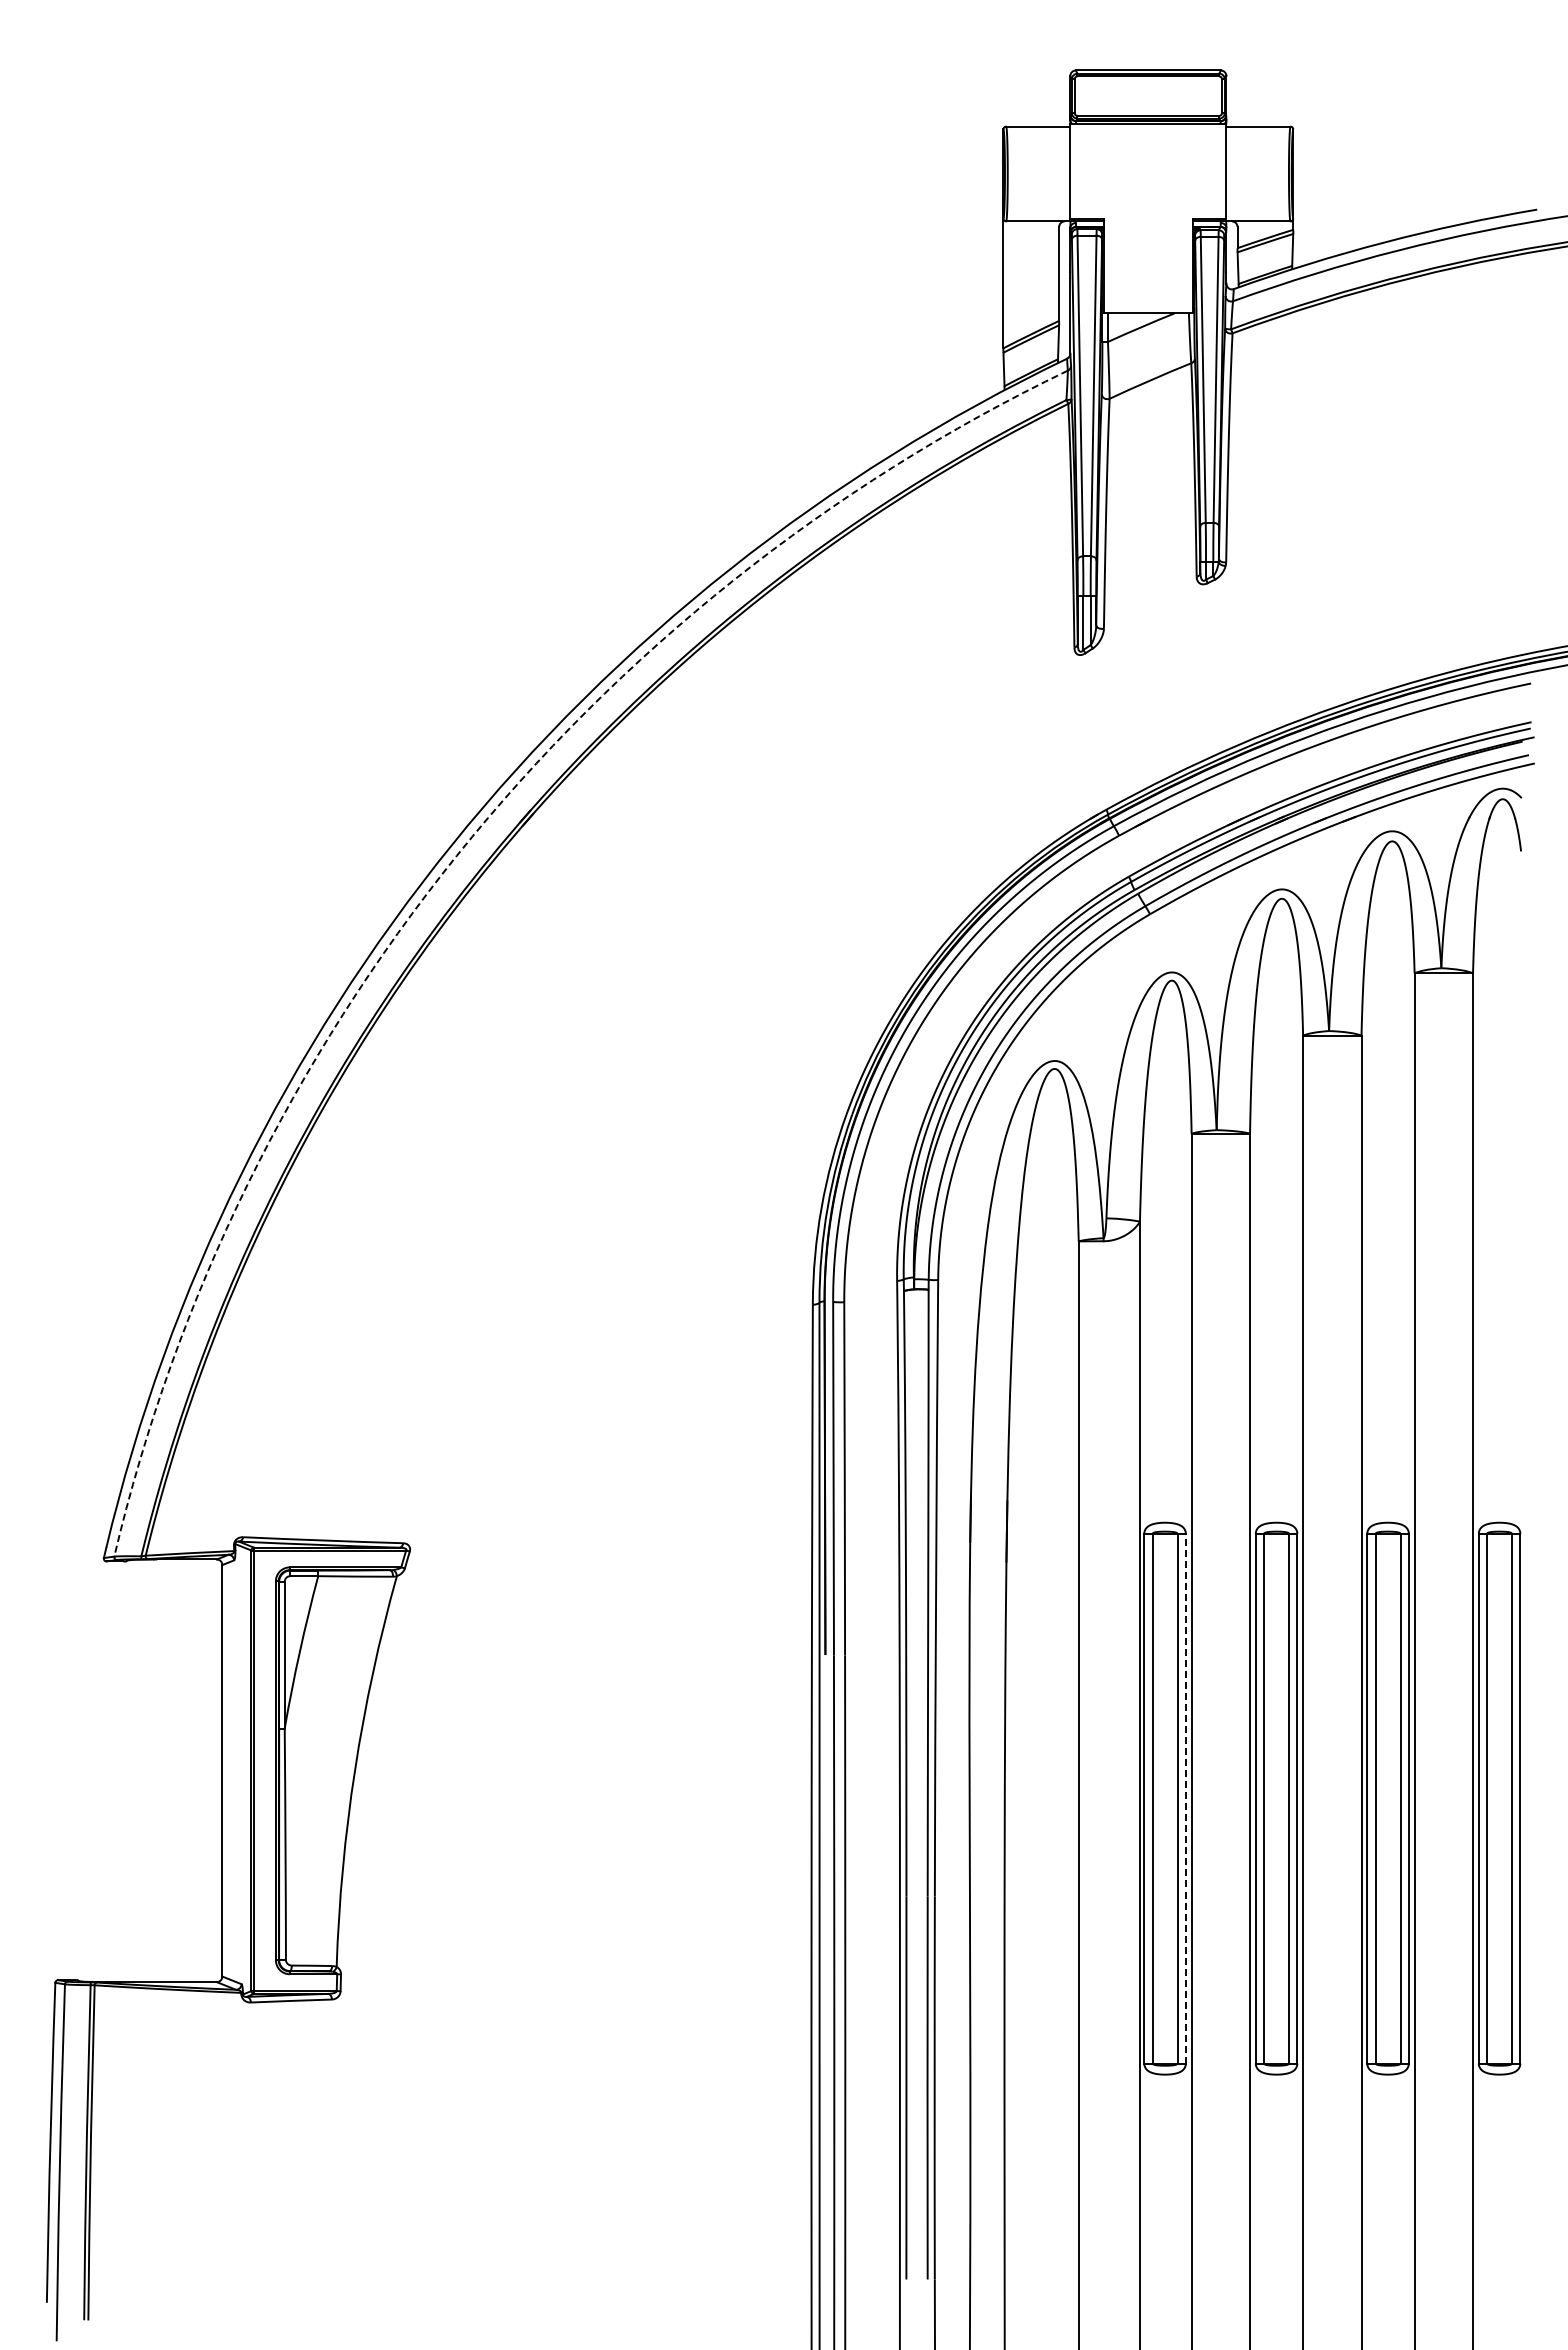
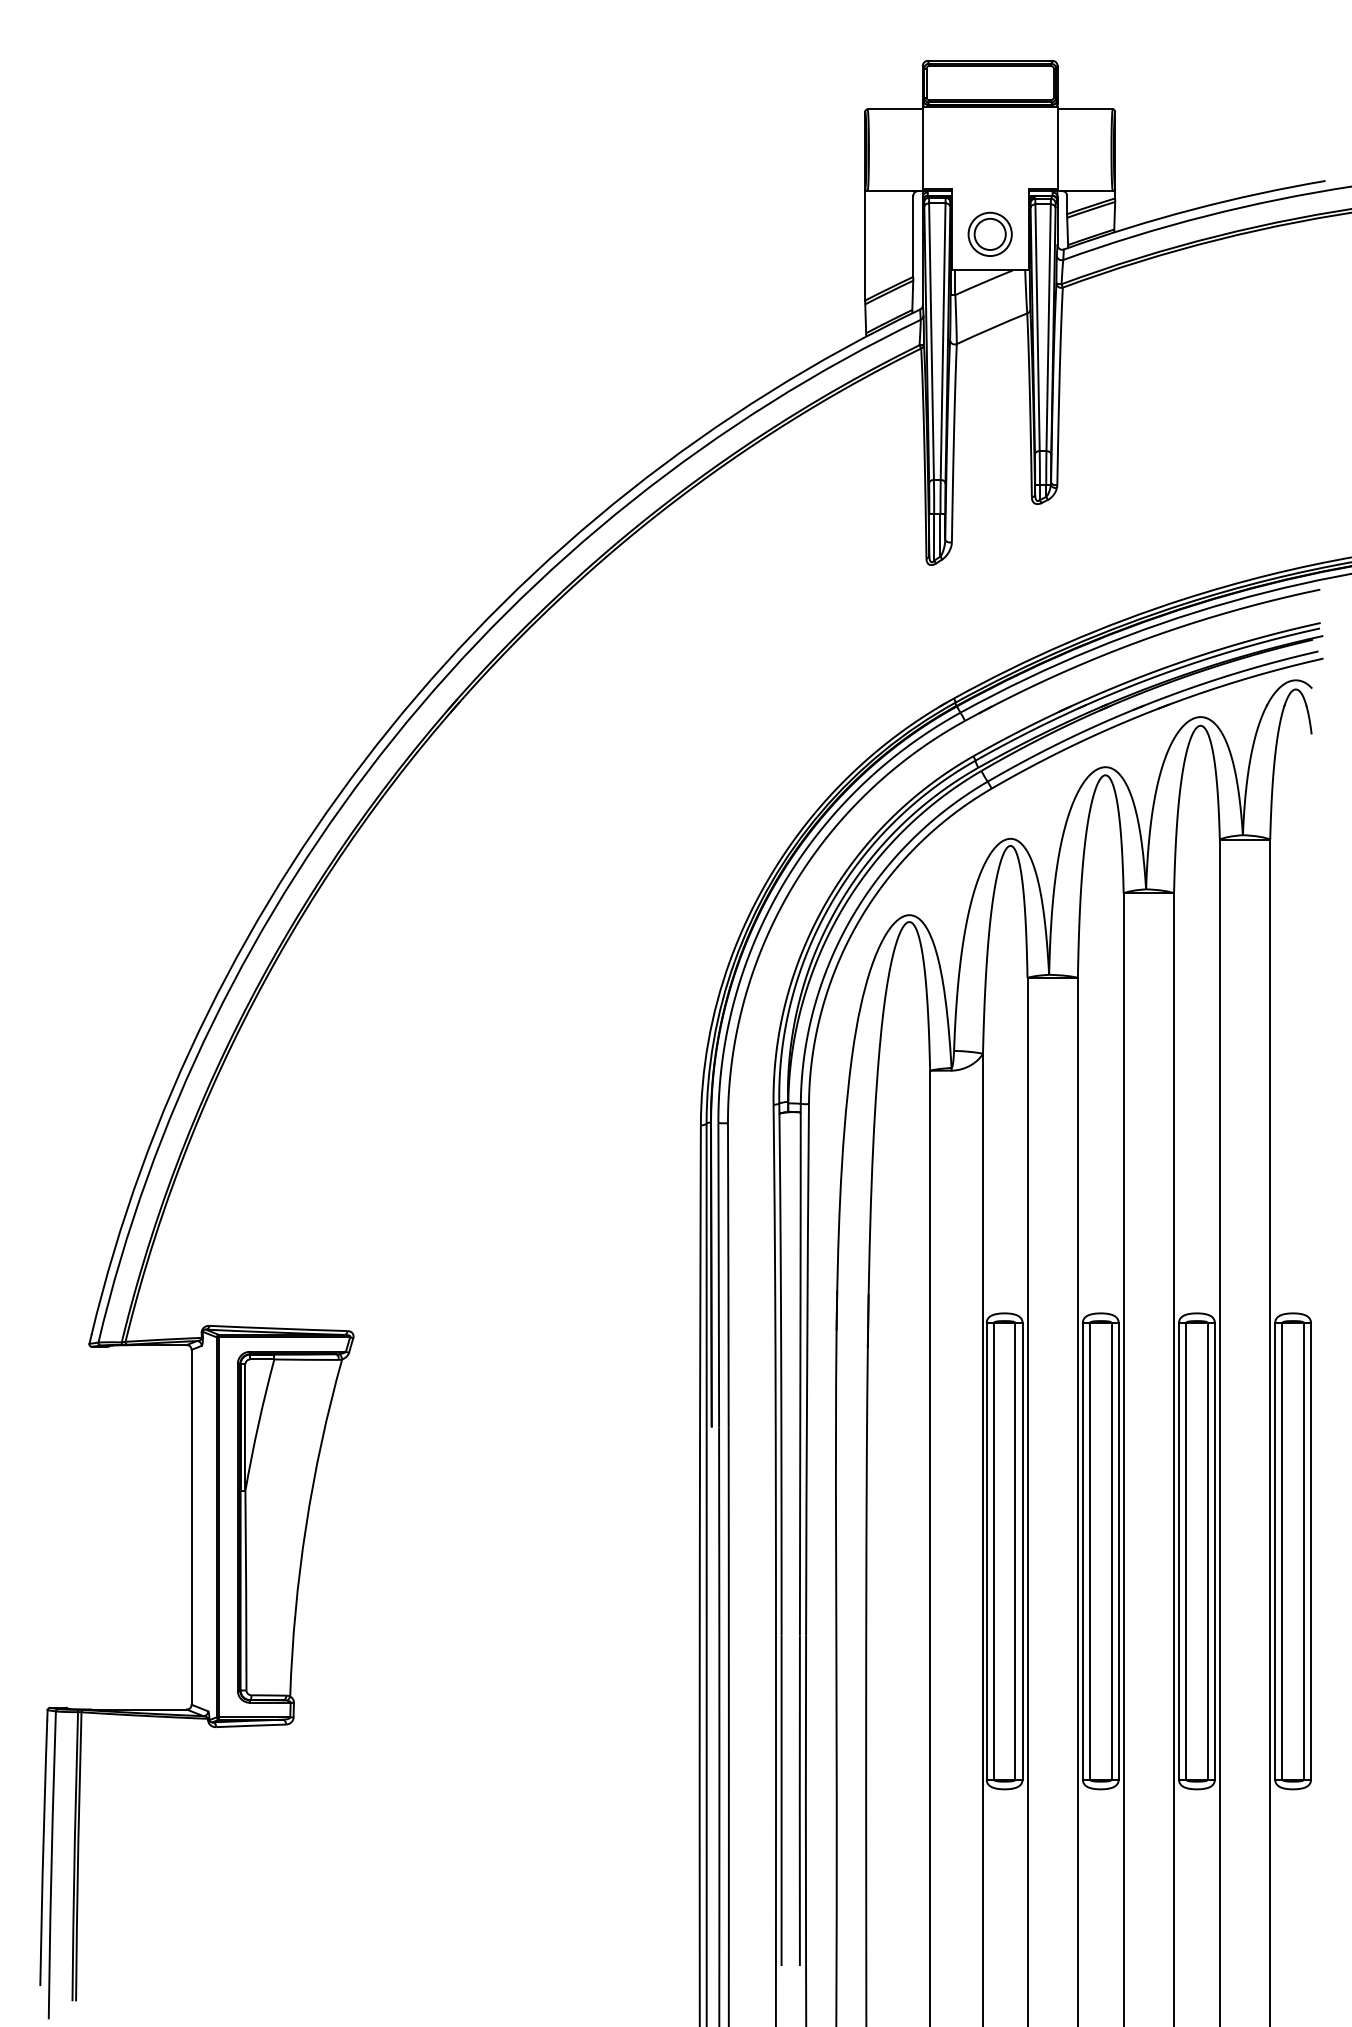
part: (1148, 271) -> (990, 234), added
arc: (456, 855) -> (393, 737), dashed -> solid
line: (1185, 1798) -> (1022, 1551), dashed -> solid

